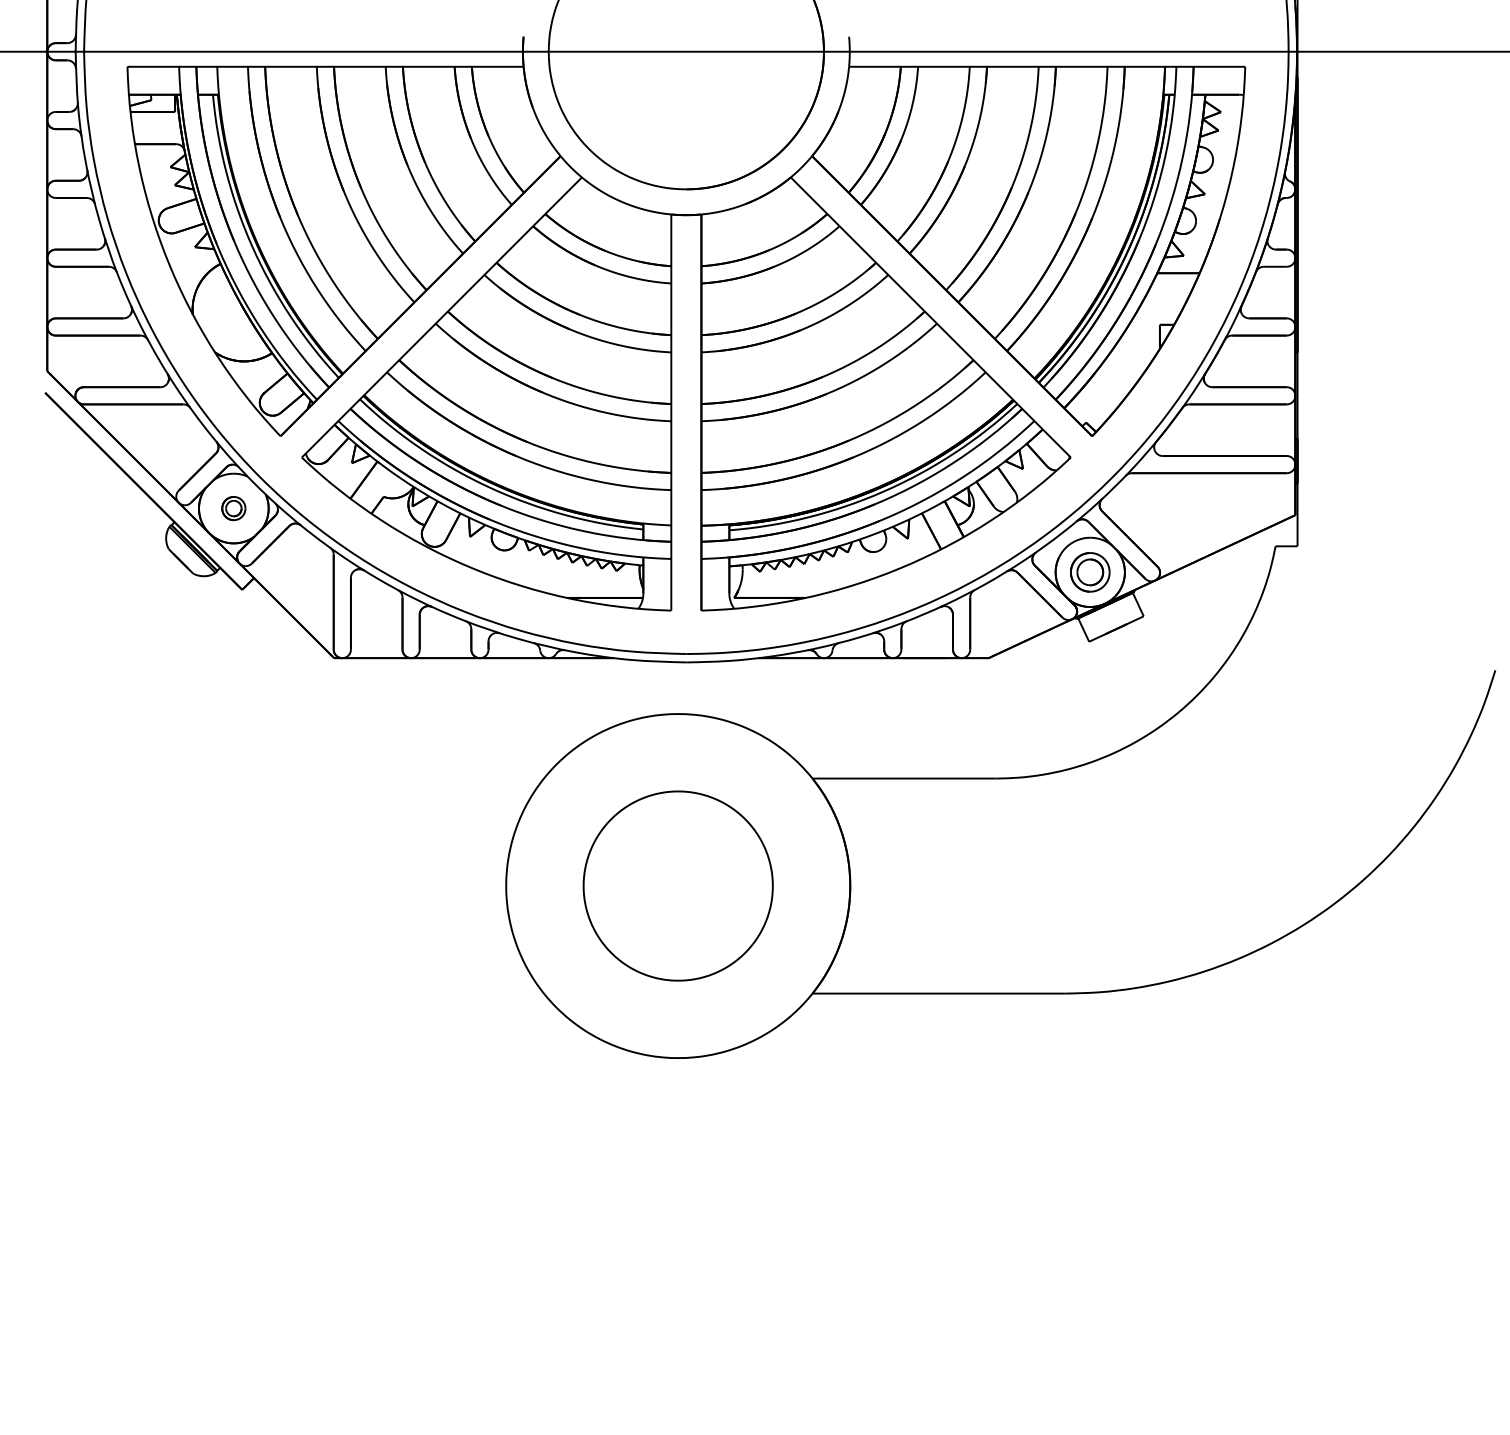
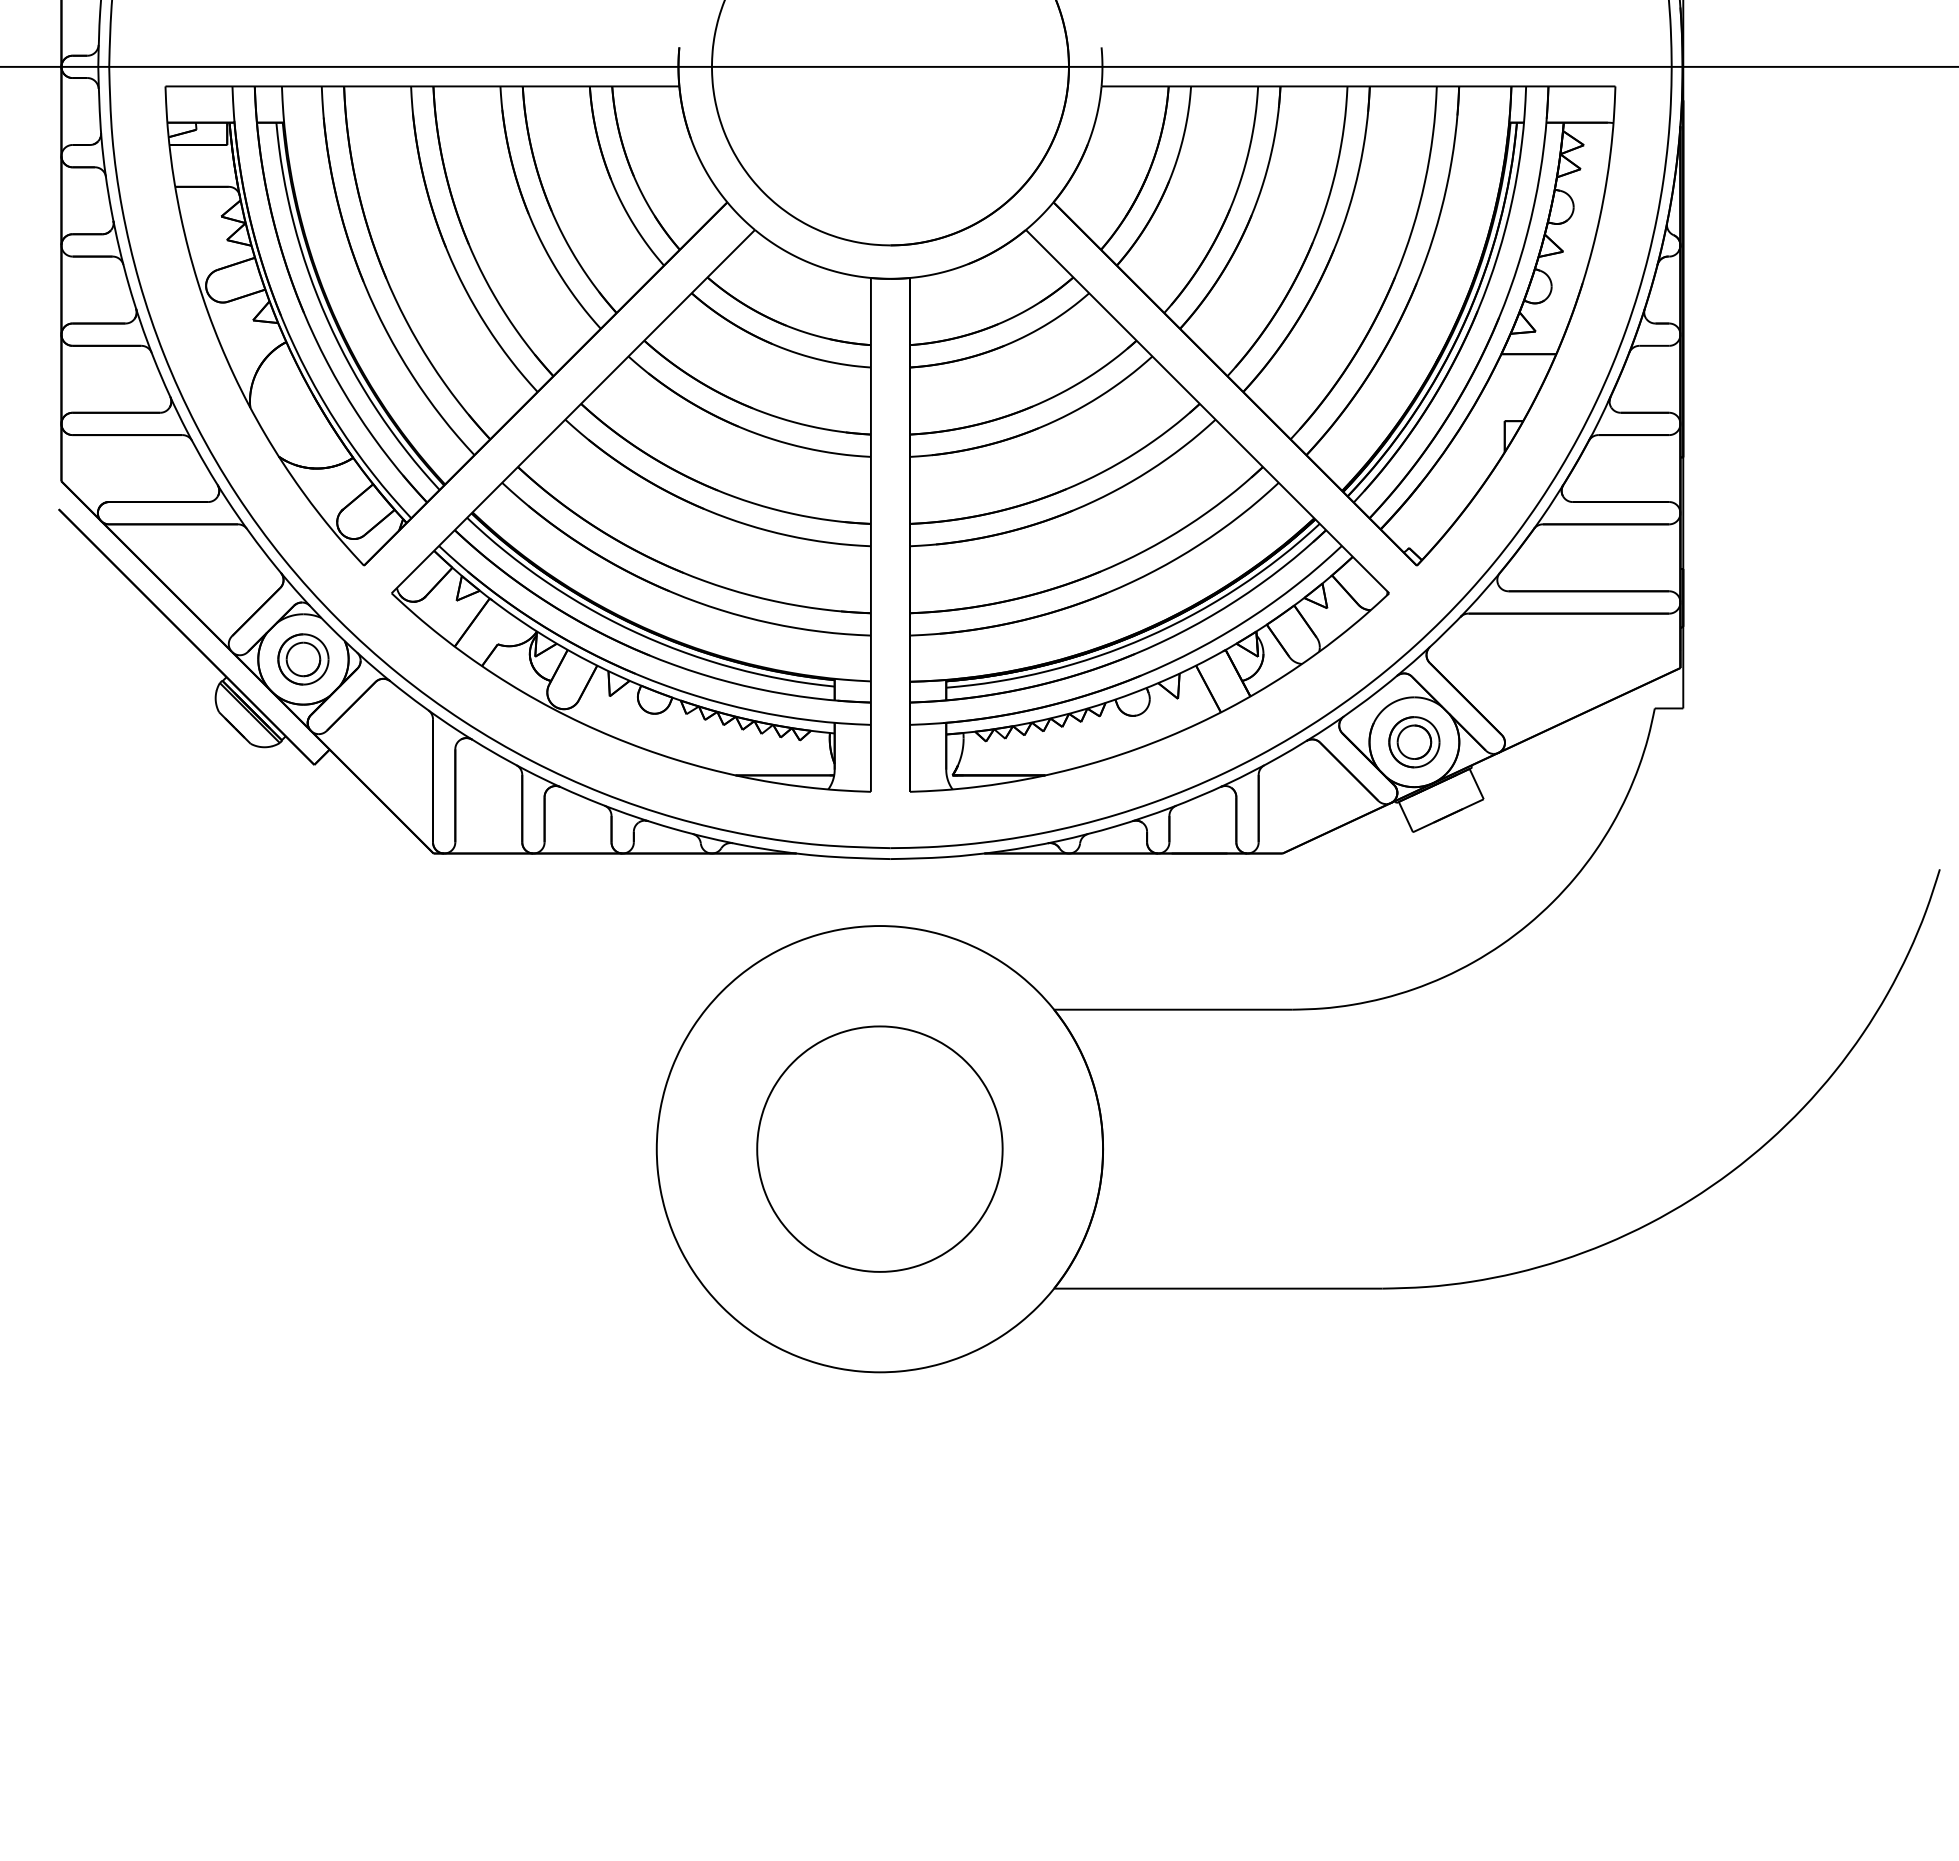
part: (233, 508) -> (303, 659), size x1.67

